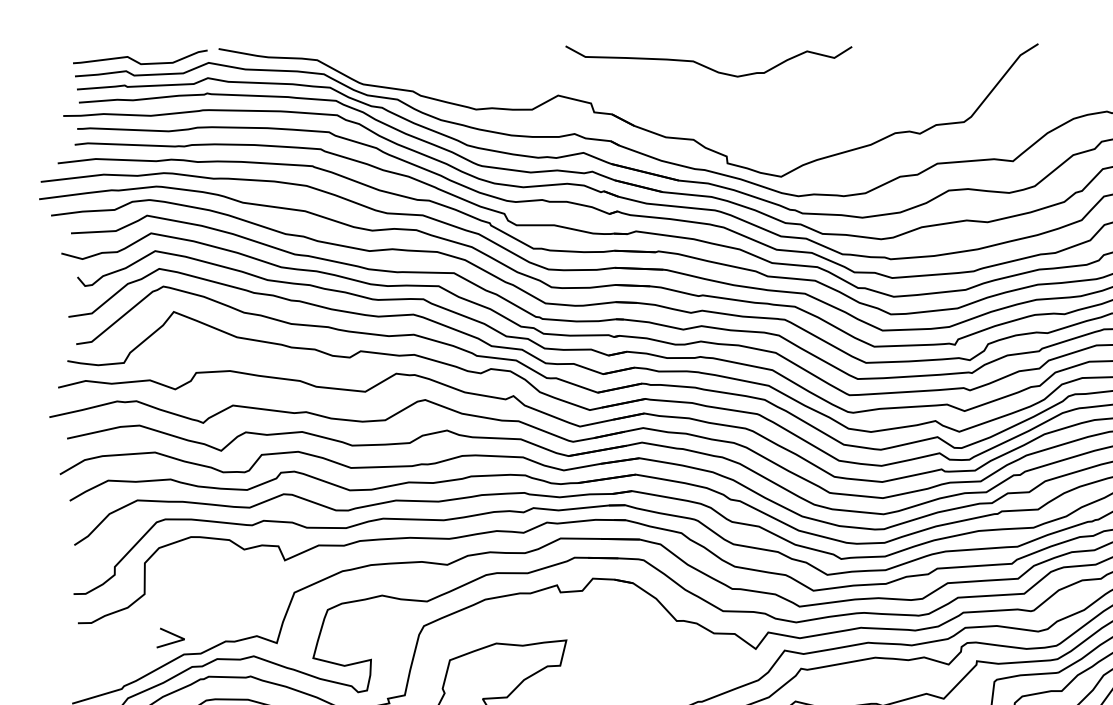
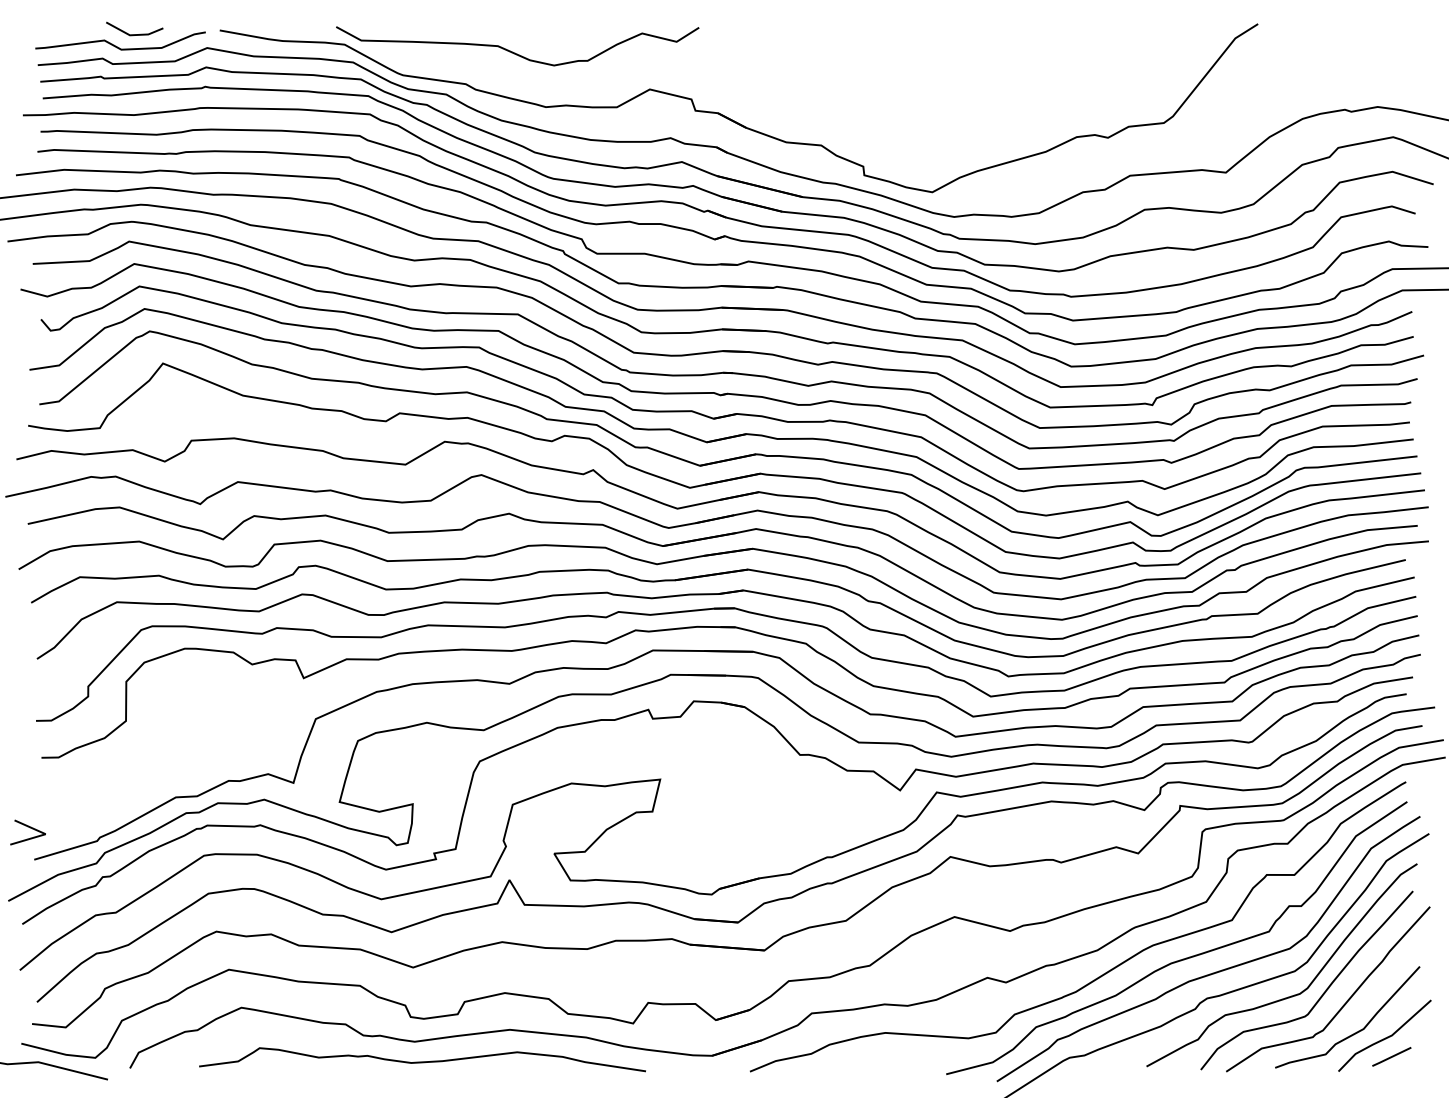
line: (151, 52) -> (134, 34), added
curve: (707, 66) -> (515, 52), moved
line: (170, 634) -> (27, 827), moved

